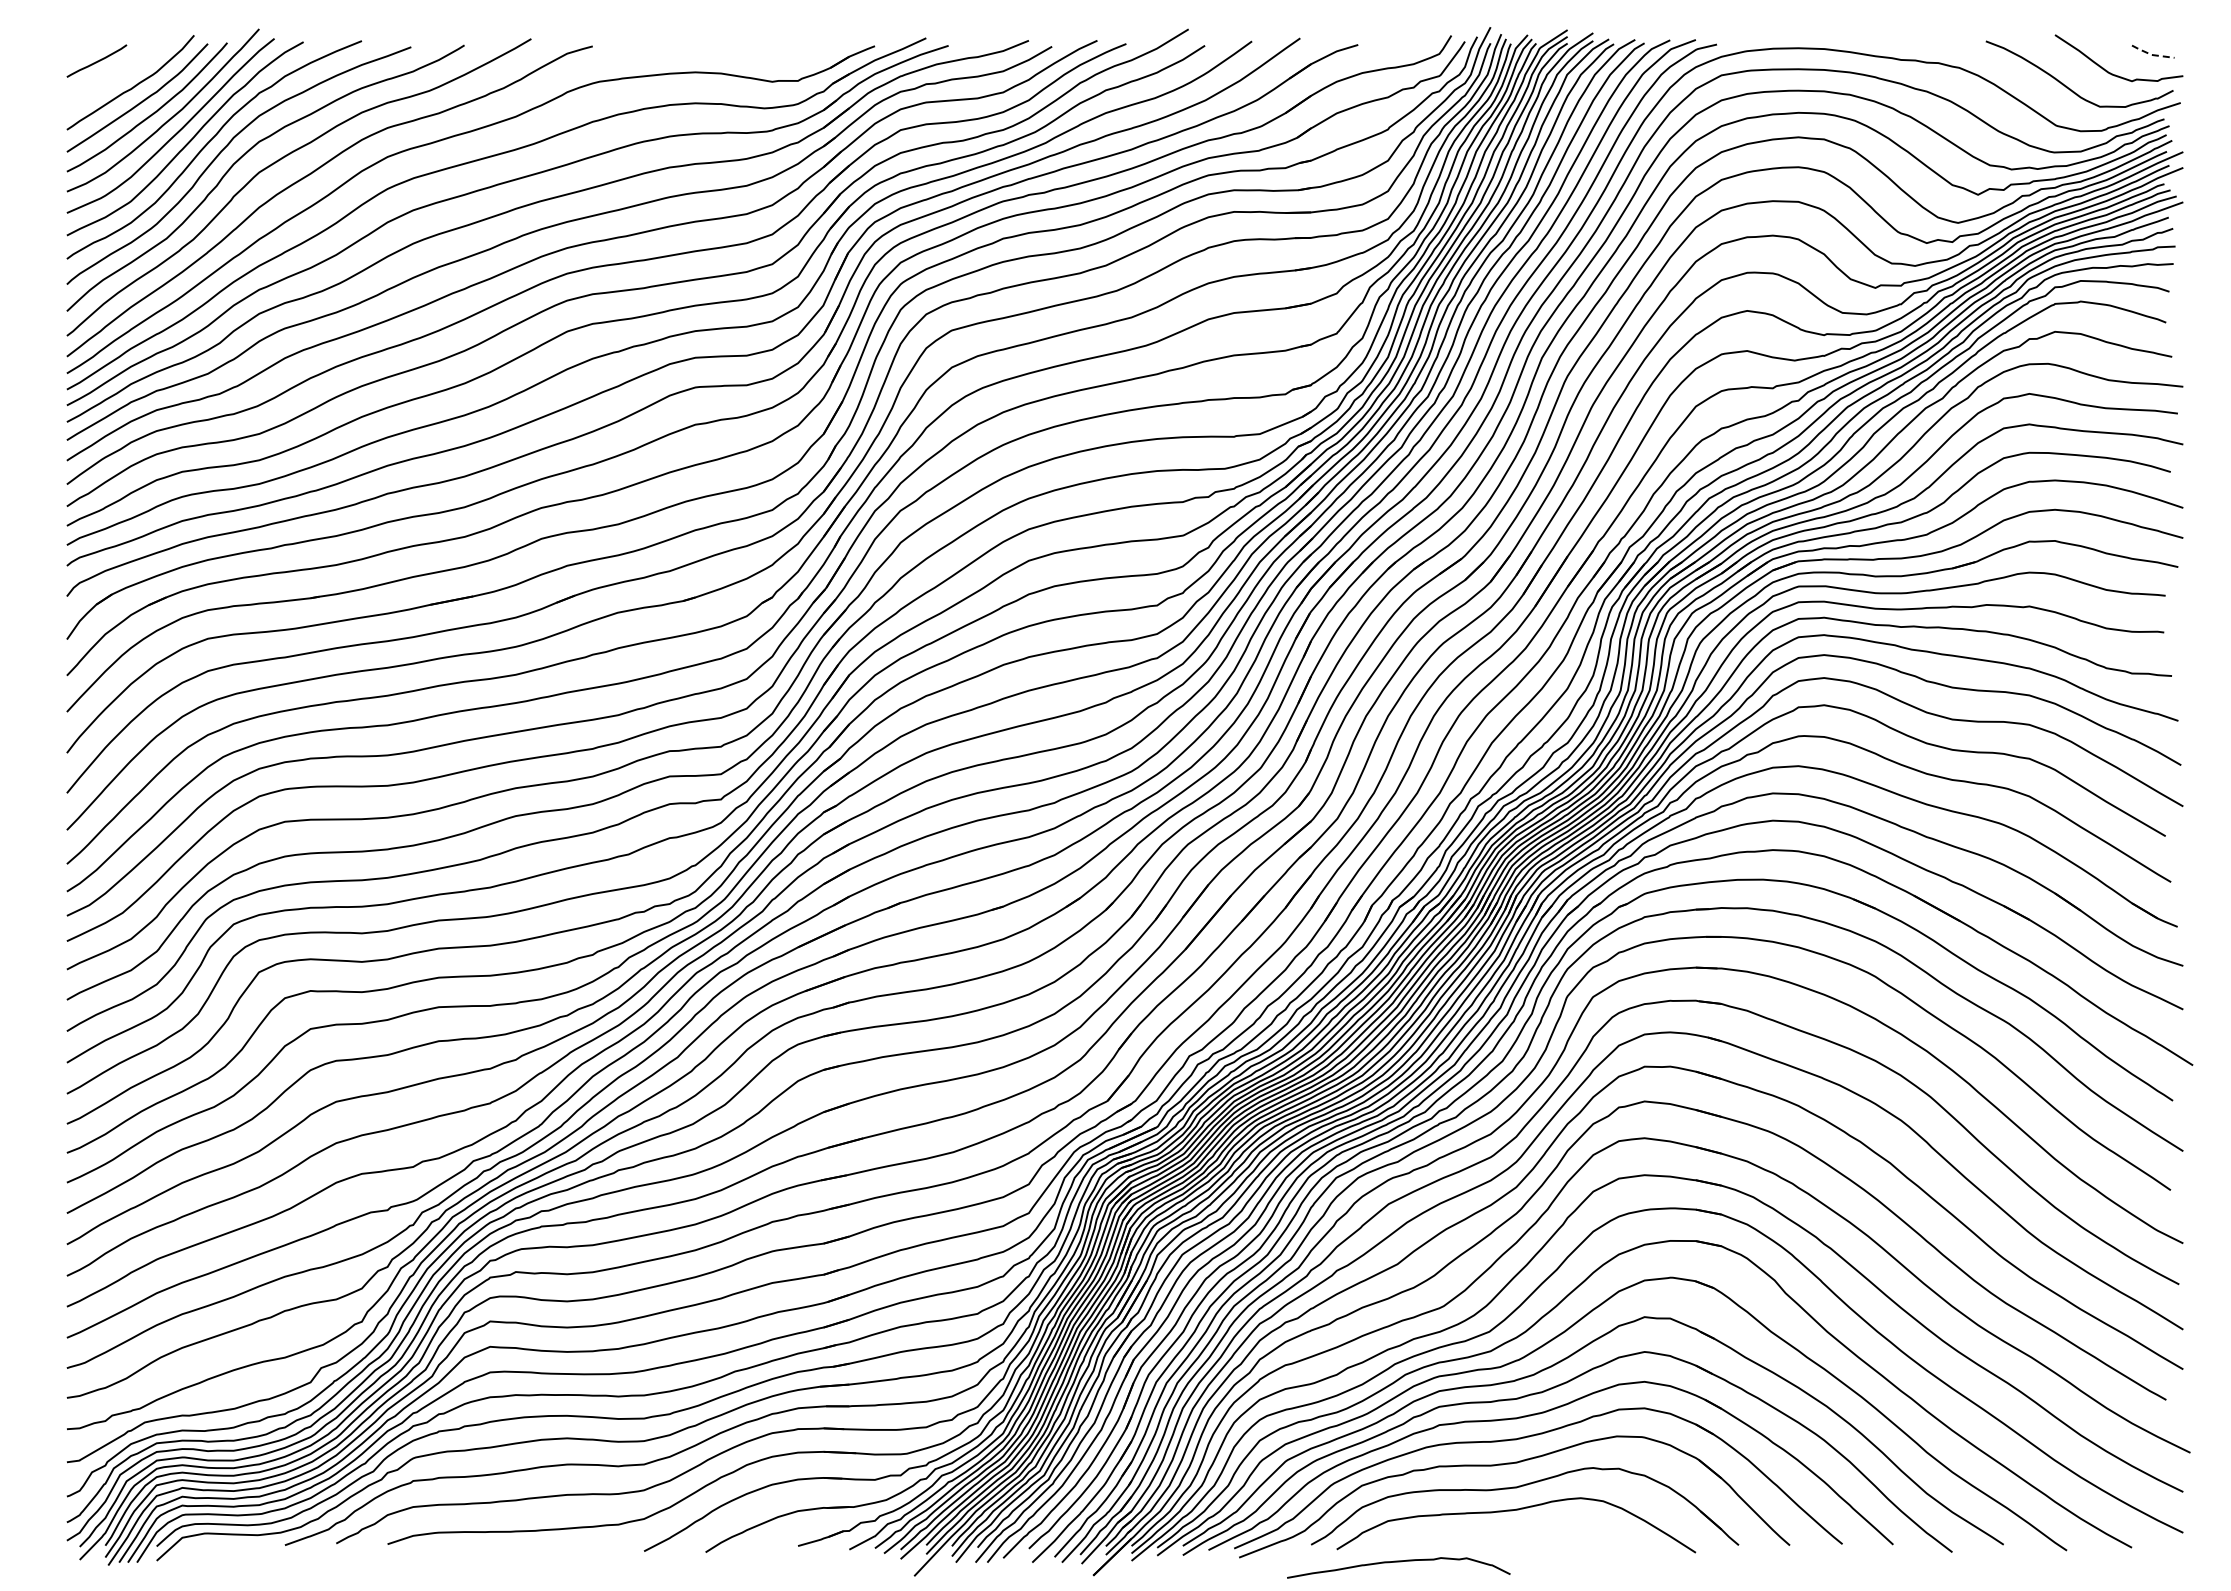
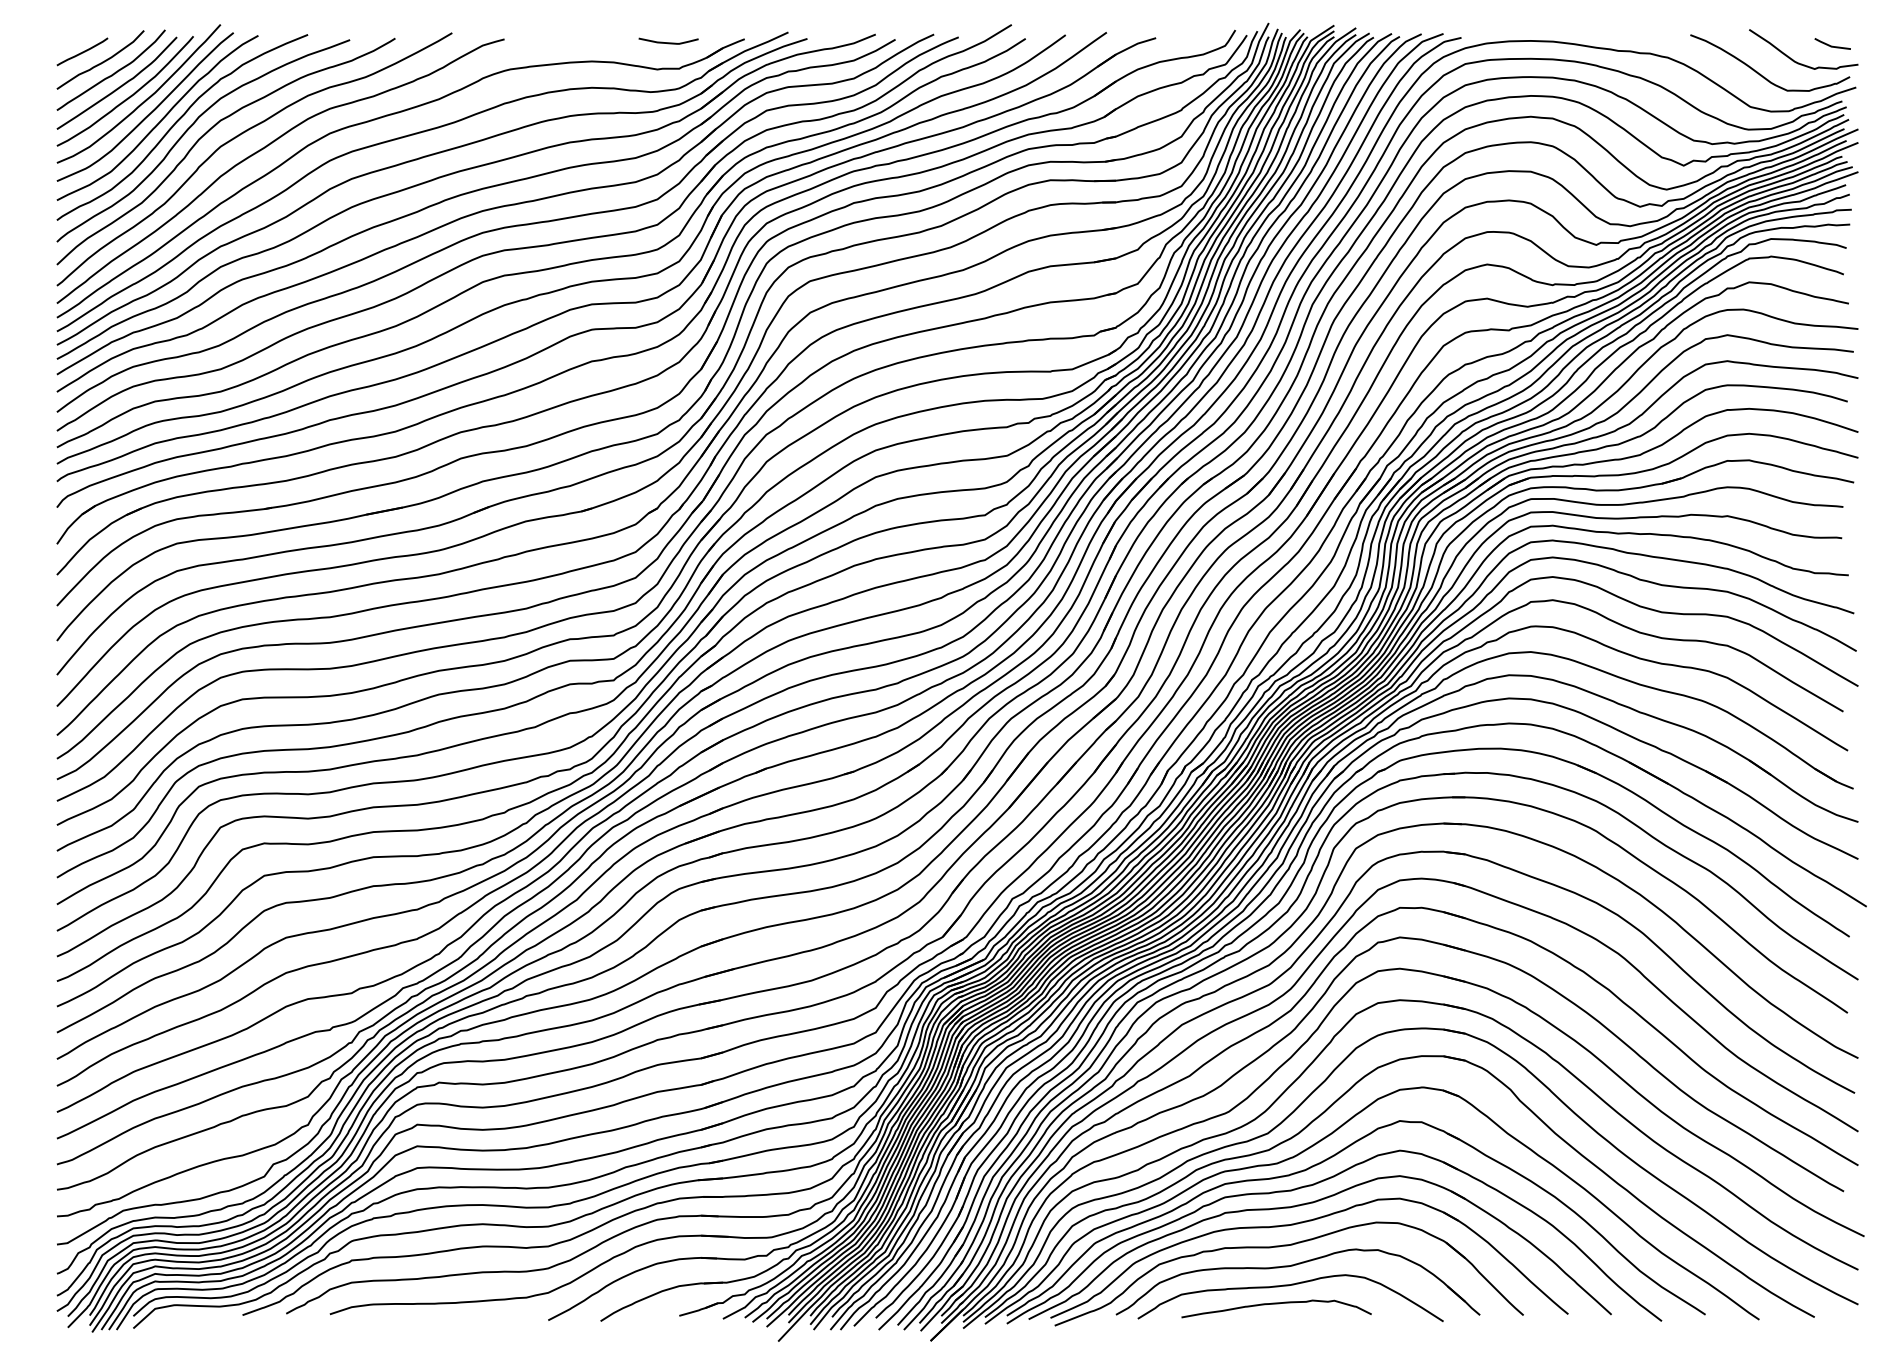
curve: (785, 50) -> (668, 42), added
line: (2151, 54) -> (1831, 46), dashed -> solid
curve: (118, 73) -> (100, 62), added
curve: (1398, 1562) -> (1276, 1304), moved

